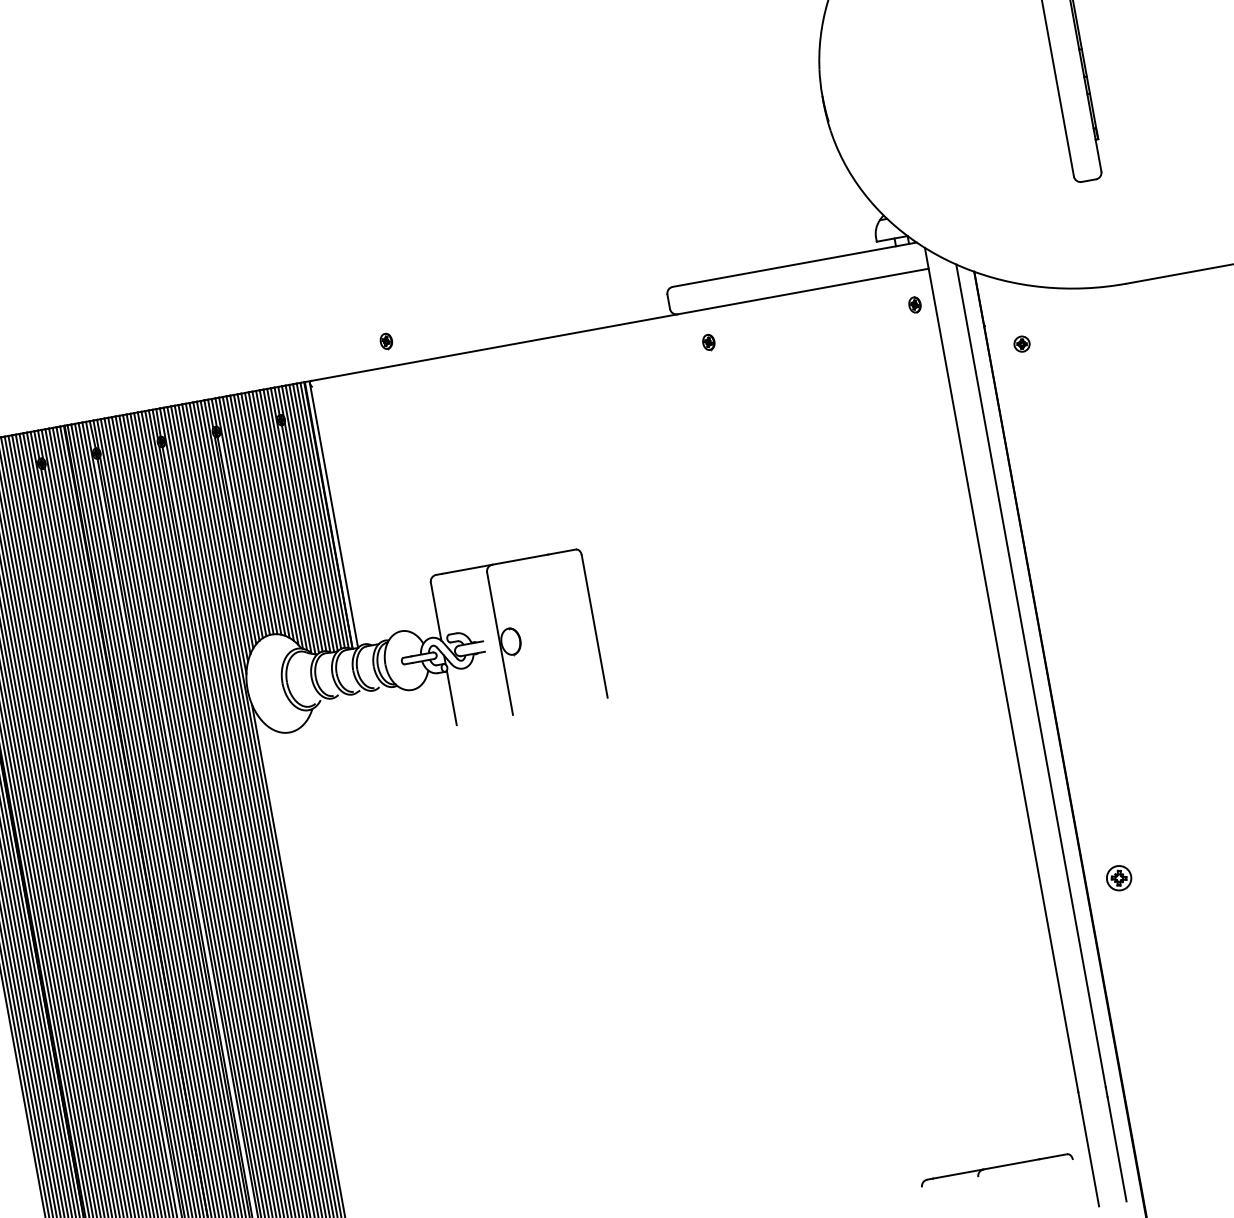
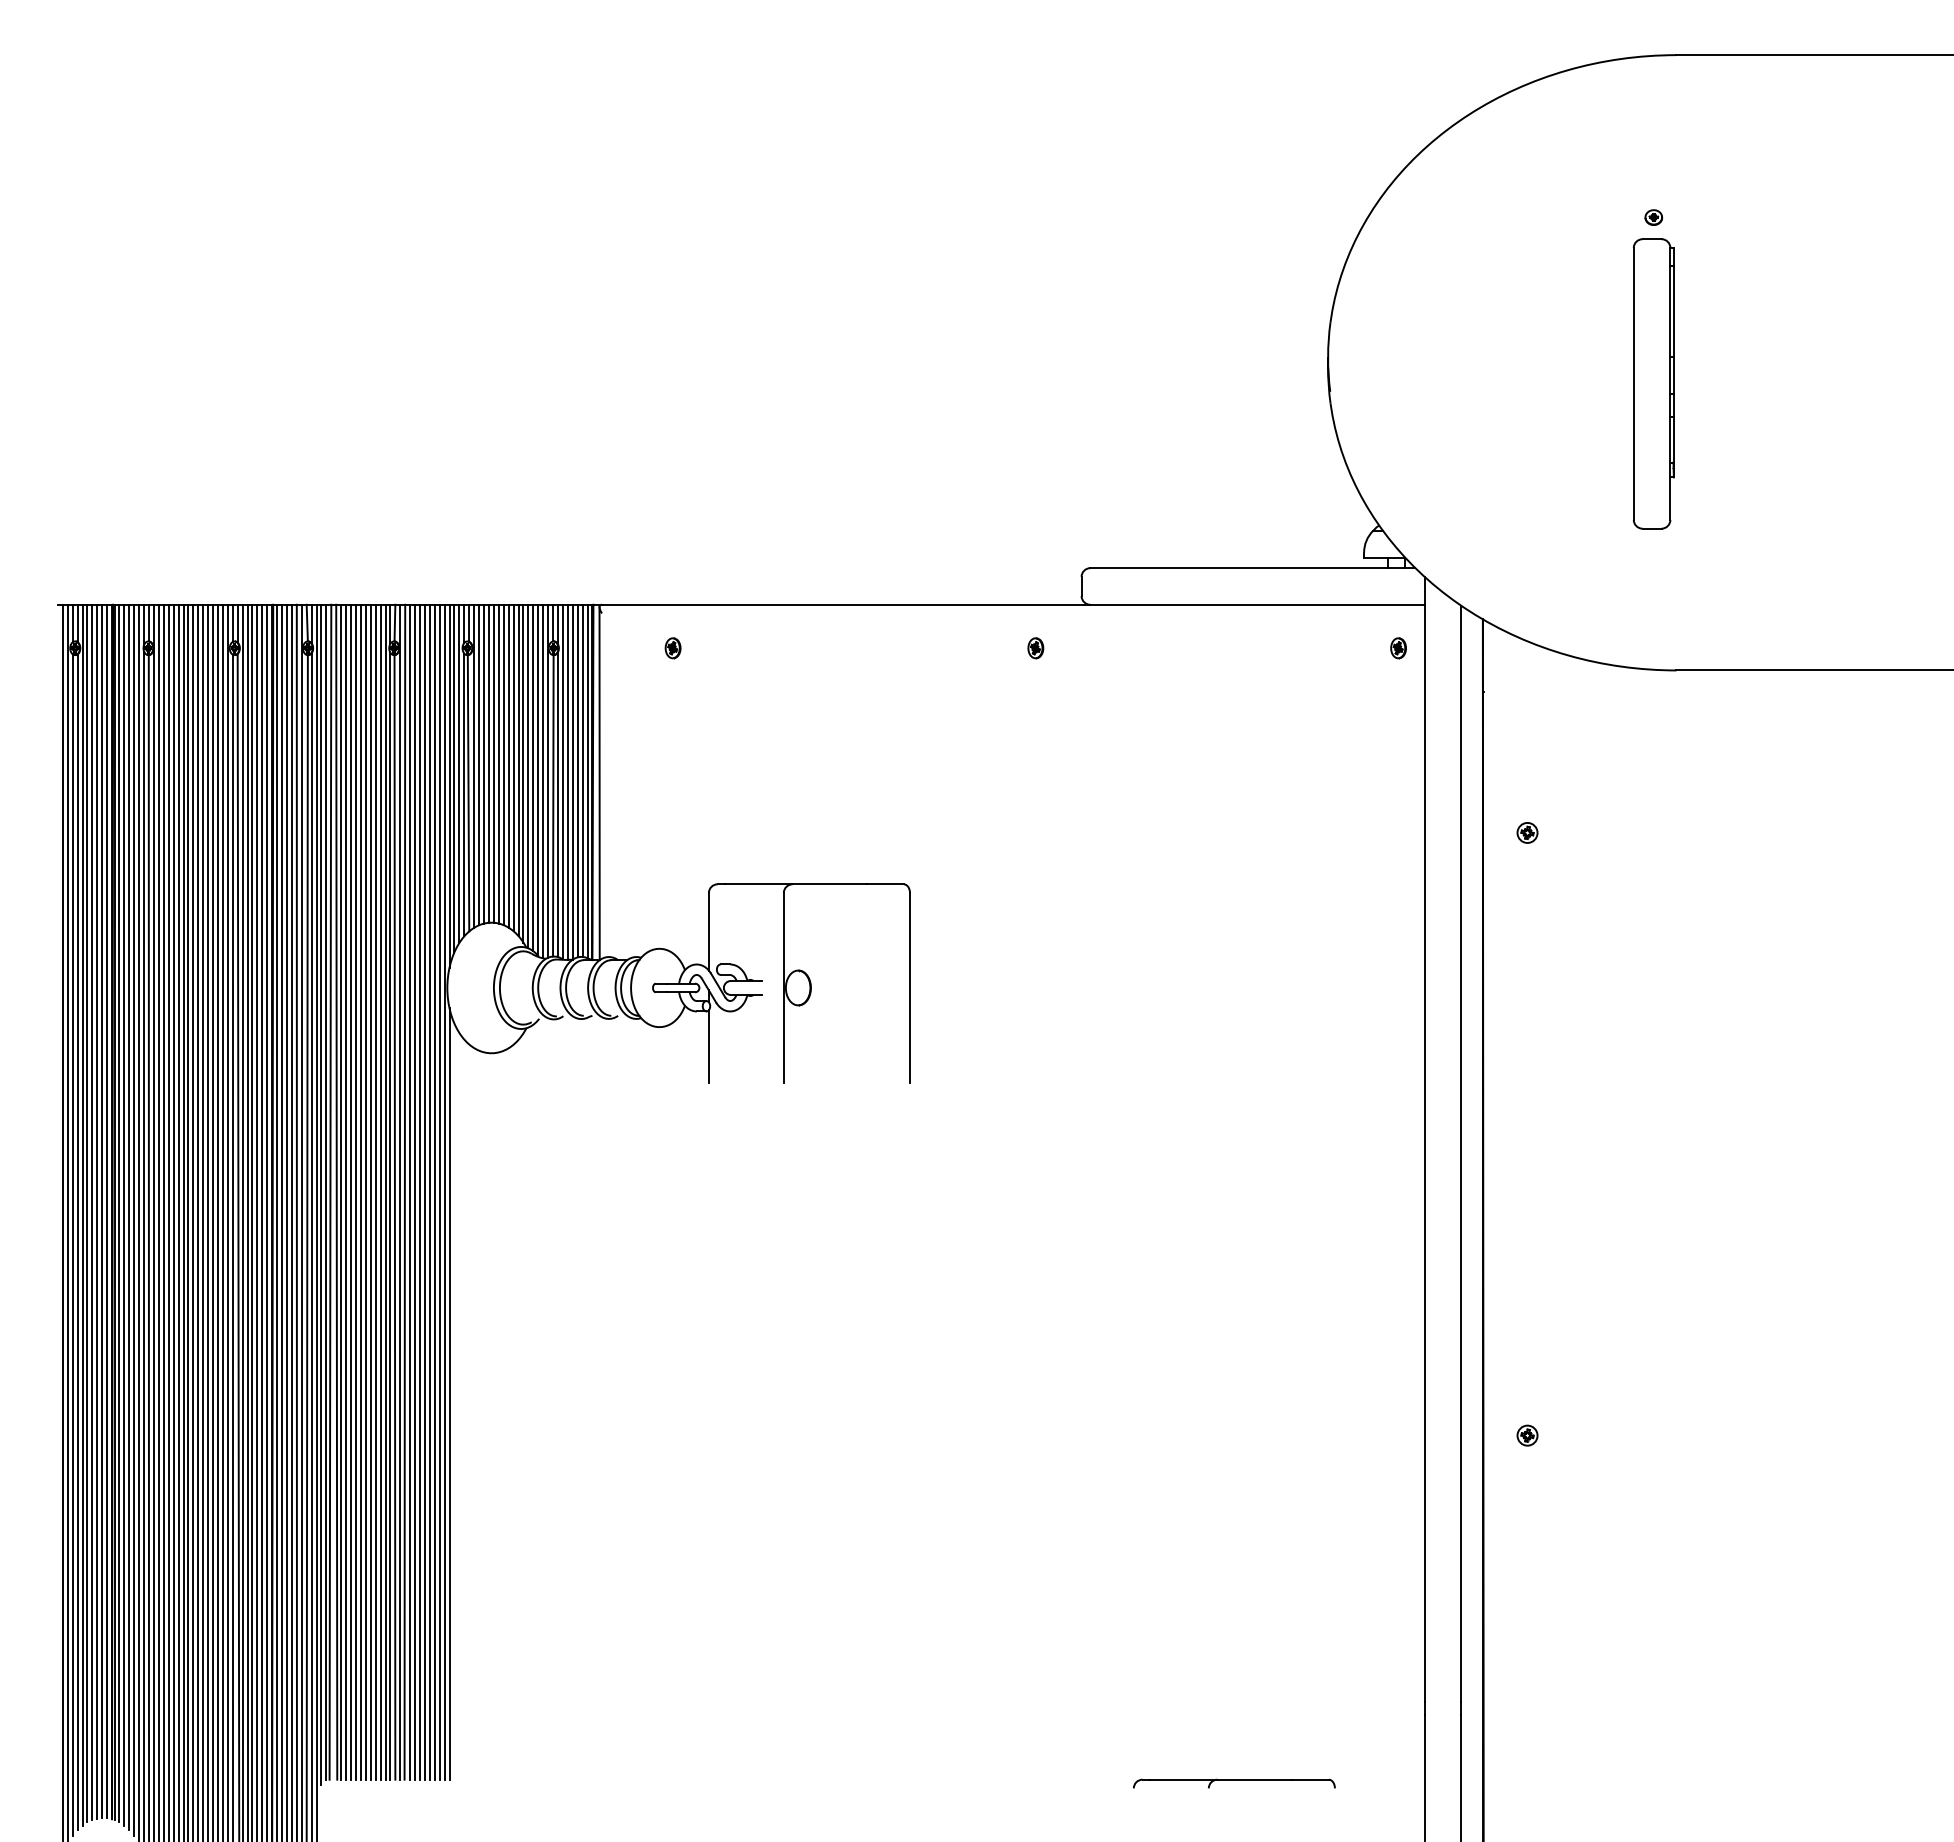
part: (385, 341) -> (672, 648), moved
part: (708, 342) -> (1035, 648), moved
part: (1021, 343) -> (1527, 832), moved
part: (1119, 878) -> (1527, 1435), size x0.62
part: (996, 1169) -> (1234, 1783), moved

